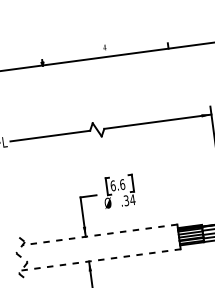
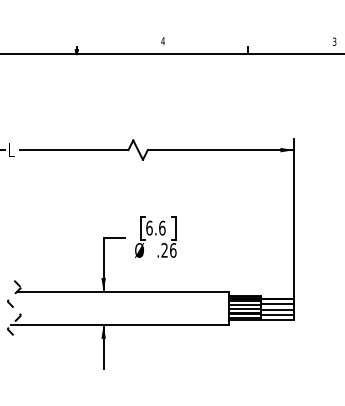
text: (129, 200) -> (168, 250), .34 -> .26
line: (100, 234) -> (123, 291), dashed -> solid
line: (101, 260) -> (120, 325), dashed -> solid

